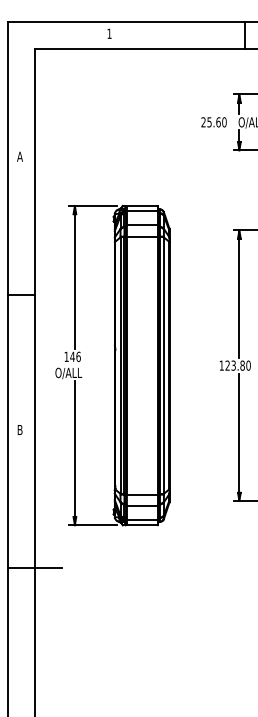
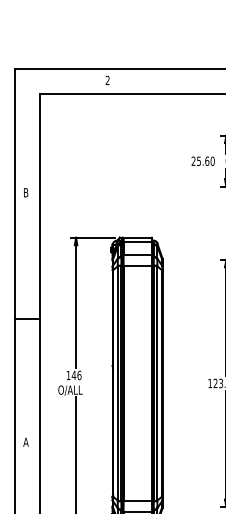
text: (109, 33) -> (107, 80), 1 -> 2
text: (19, 156) -> (25, 192), A -> B
text: (19, 429) -> (25, 441), B -> A

